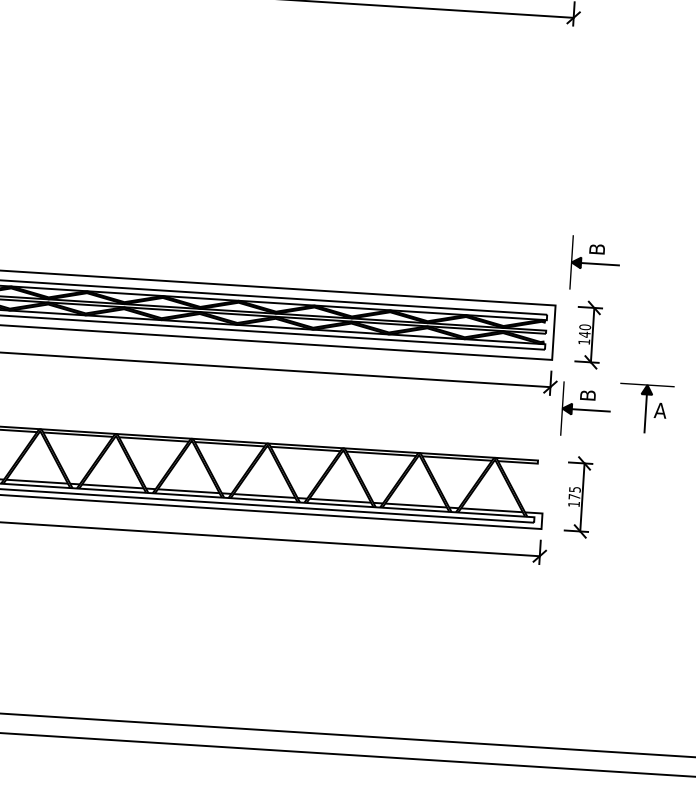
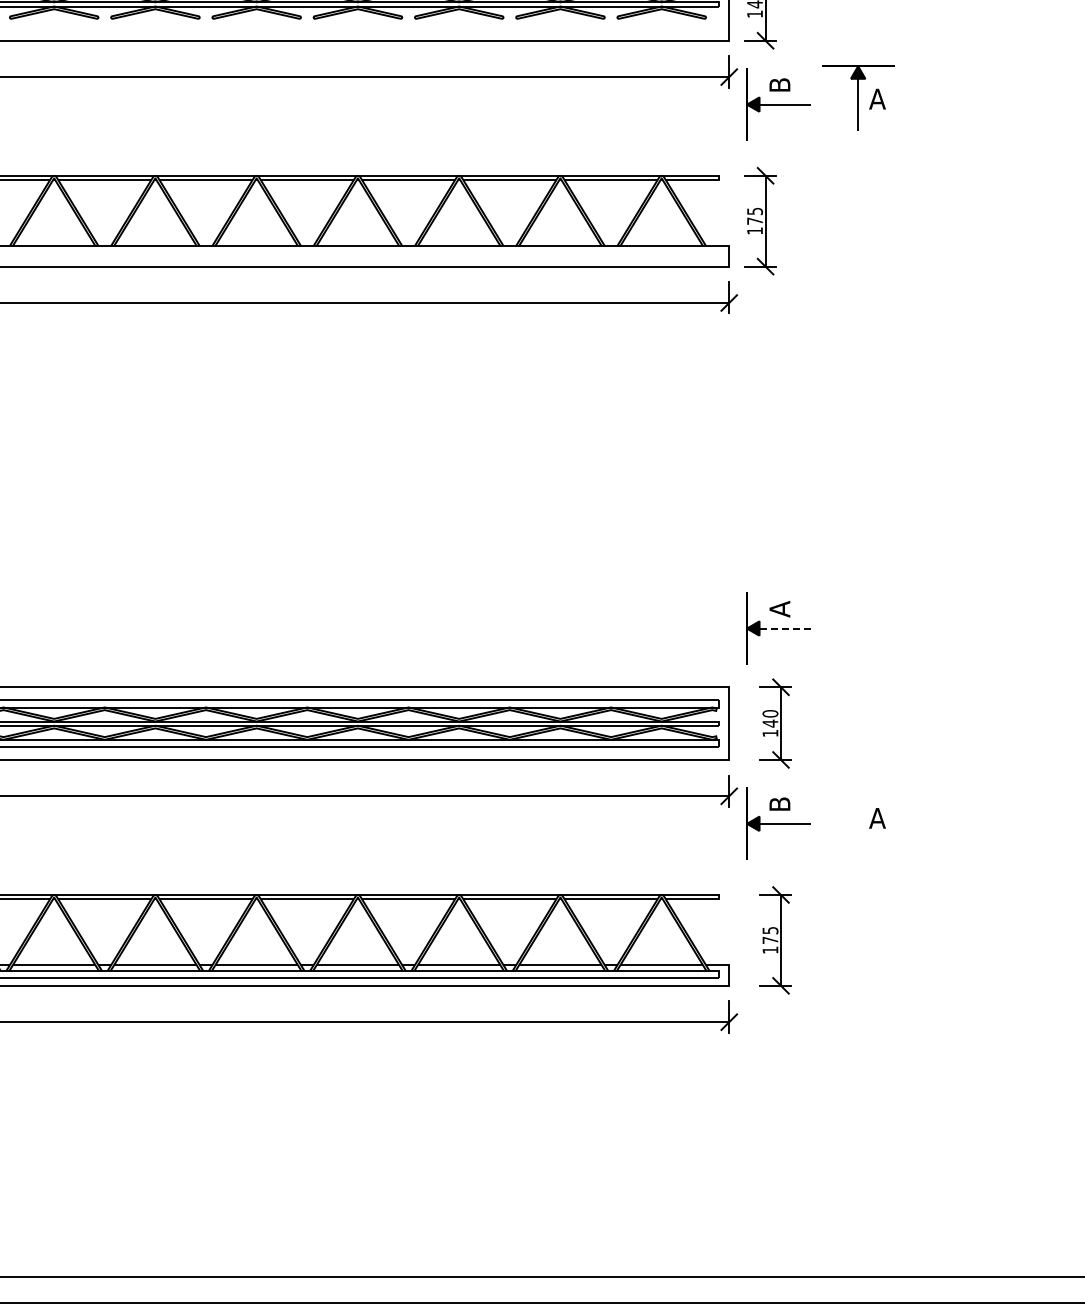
text: (596, 249) -> (779, 609), B -> A
line: (600, 264) -> (785, 628), solid -> dashed
part: (646, 409) -> (858, 817), removed

